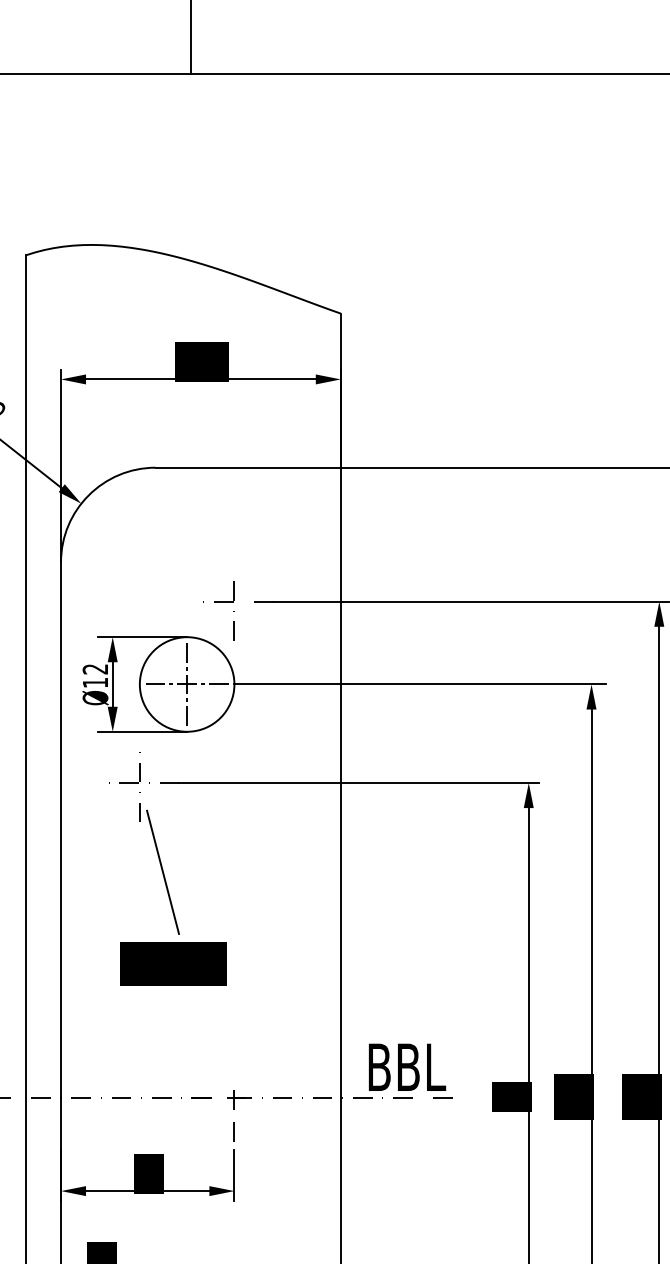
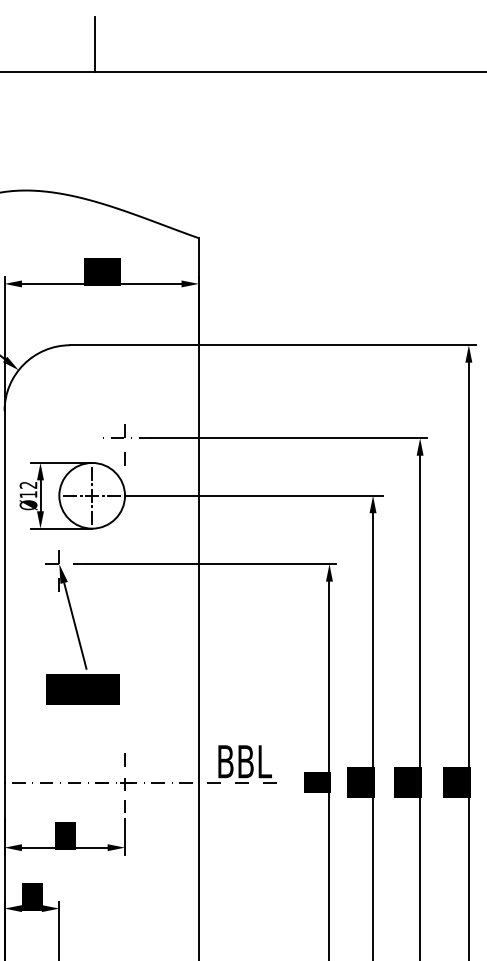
fill: (145, 796) -> (63, 573), added
line: (233, 1064) -> (124, 759), added

